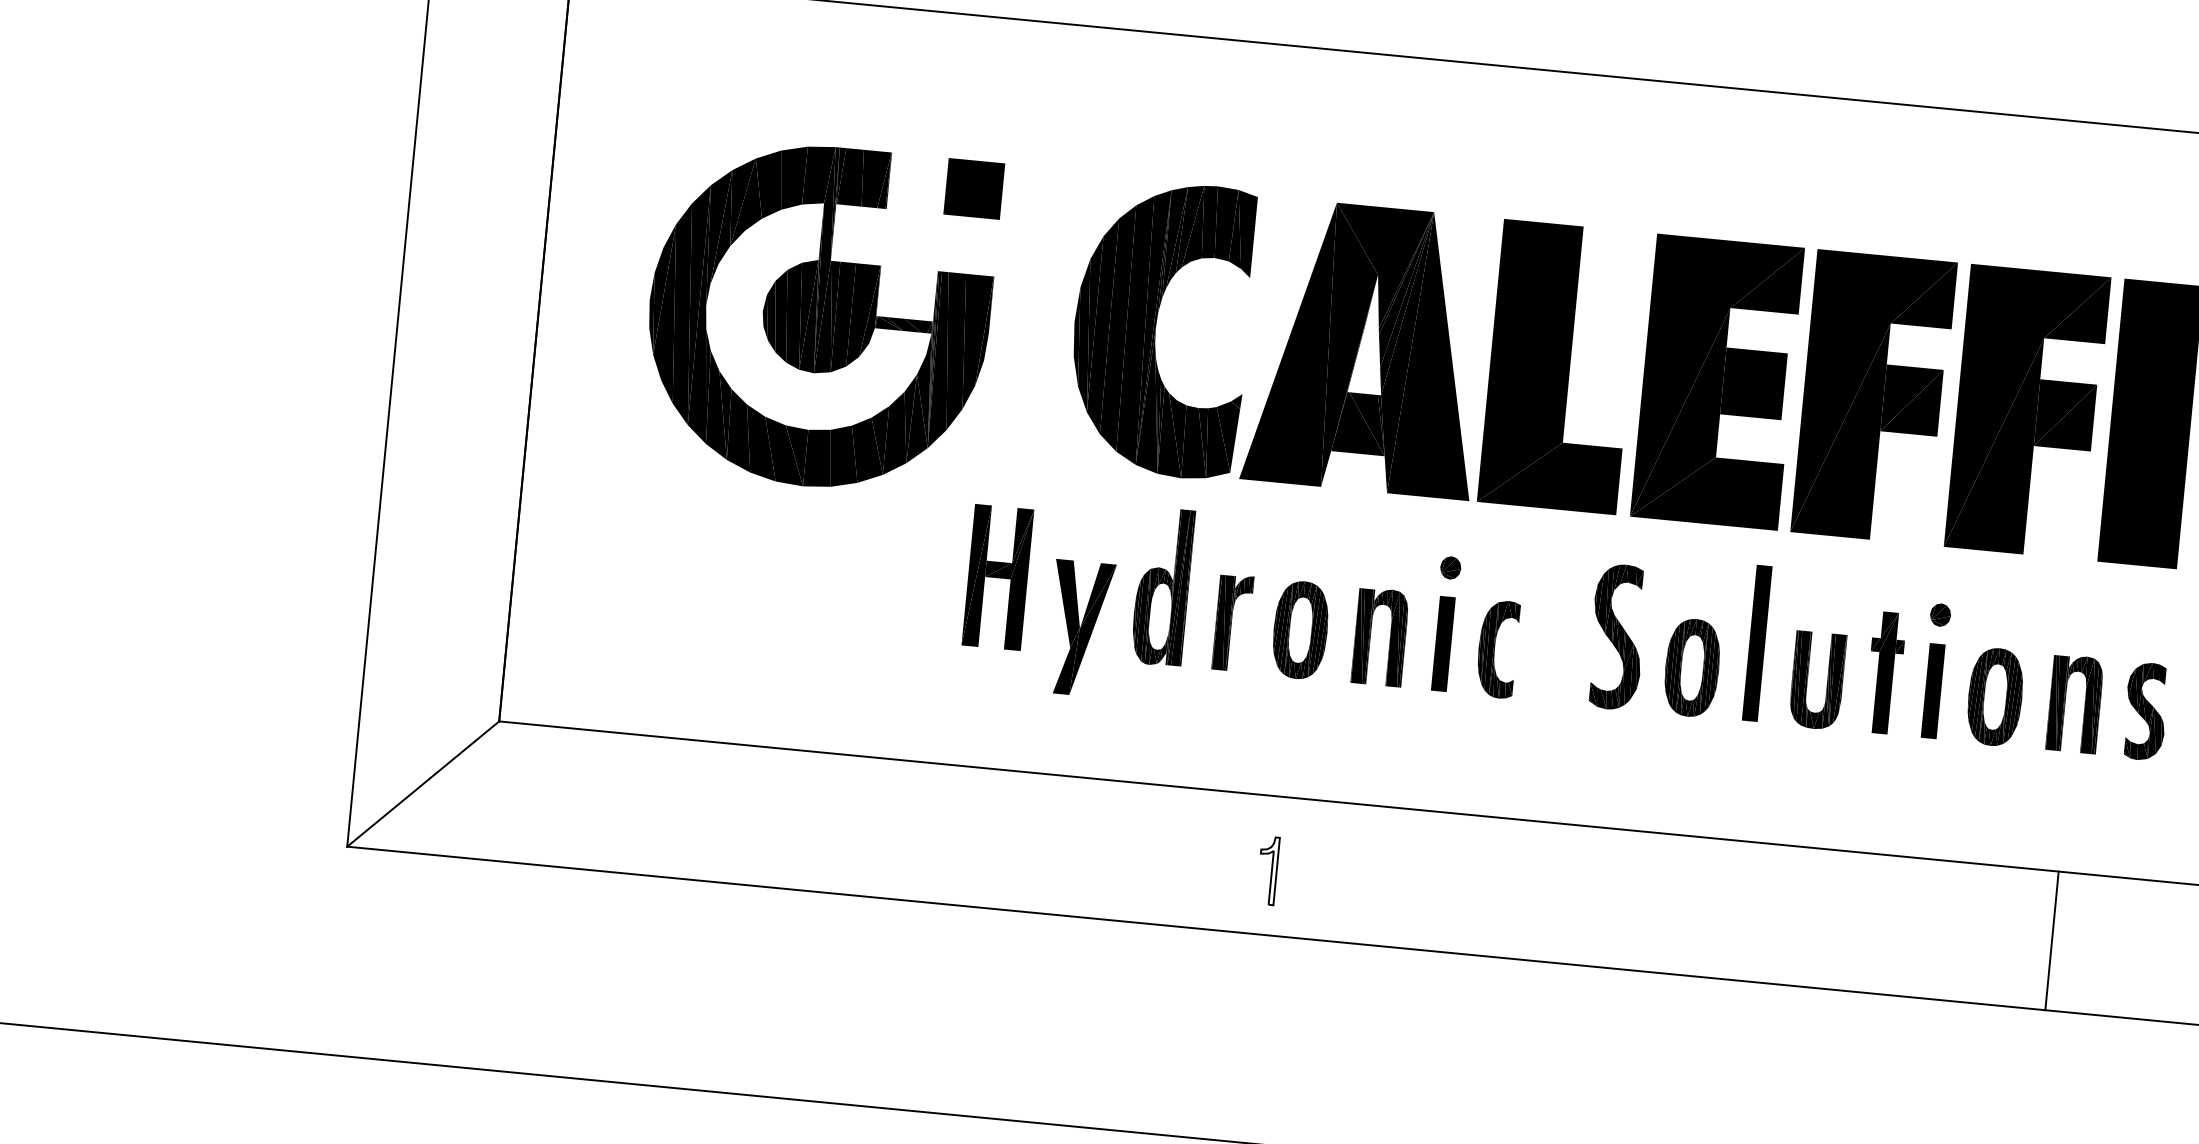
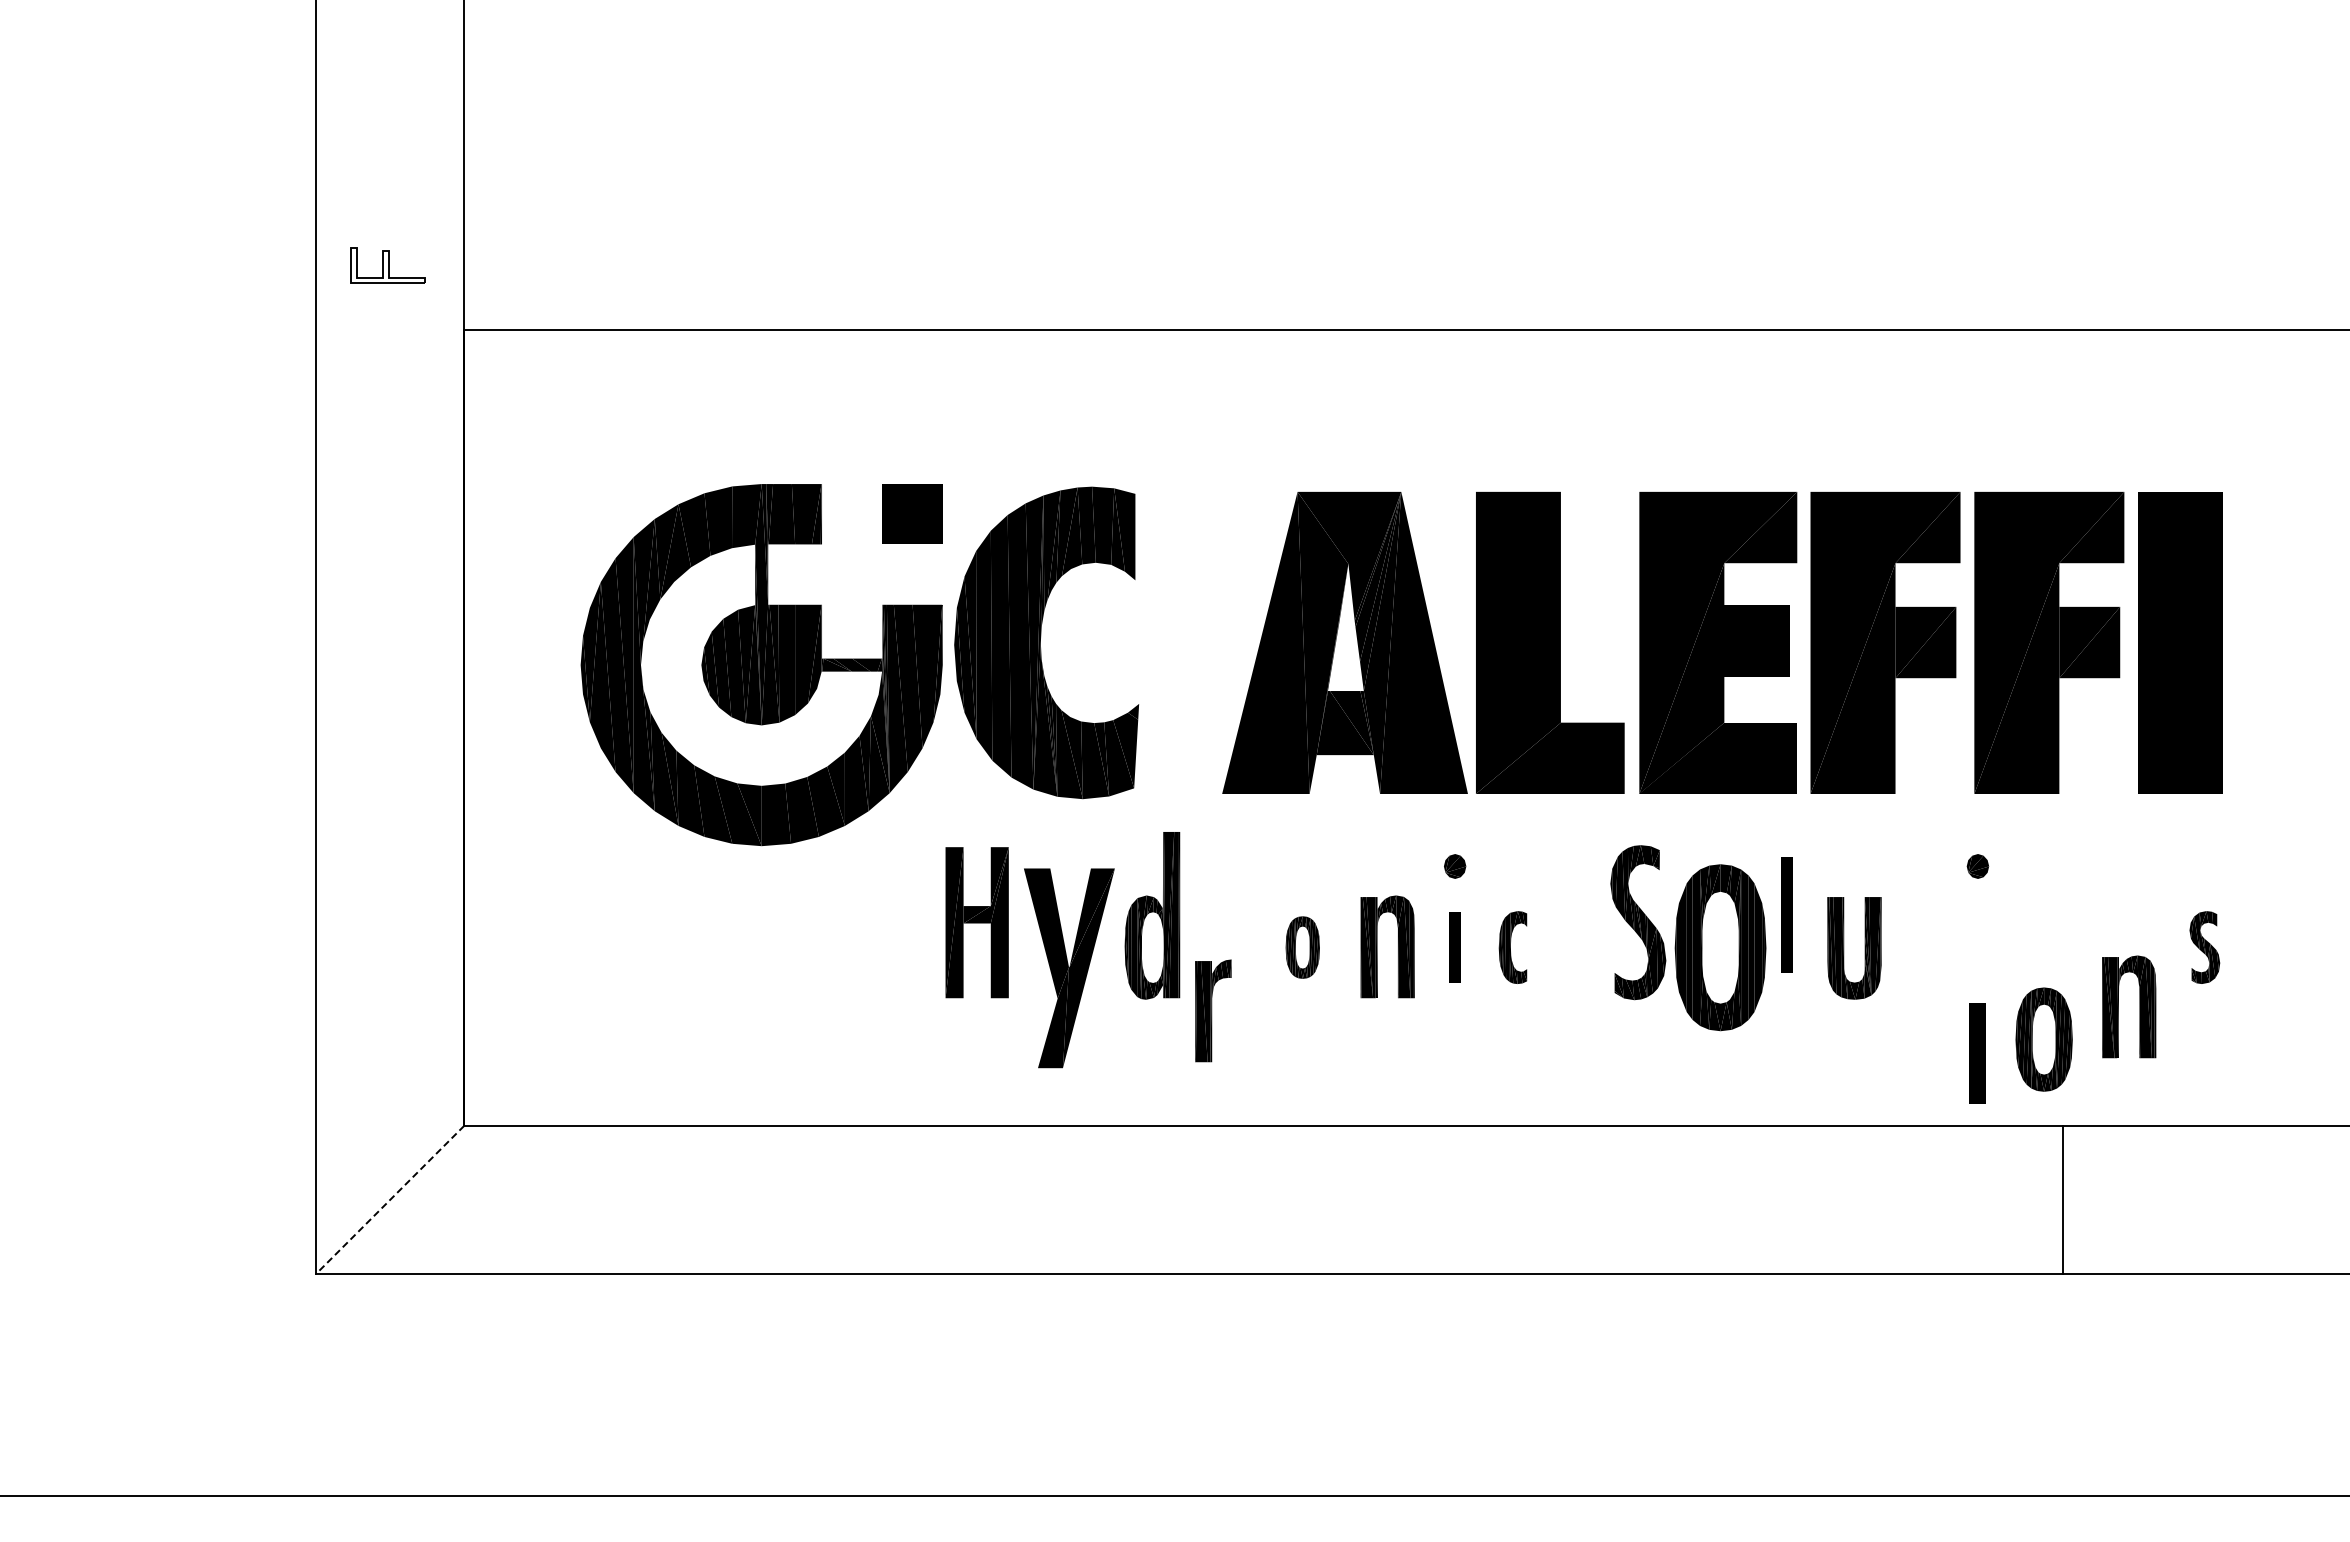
part: (1161, 328) -> (1046, 642), moved
part: (1233, 622) -> (1213, 1010), moved
part: (1079, 628) -> (1068, 968), size x1.4
part: (1300, 630) -> (1302, 947), size x0.6
part: (1756, 642) -> (1786, 914), size x0.7
part: (1443, 643) -> (1455, 947), size x0.7
part: (1497, 649) -> (1512, 947), size x0.7
part: (1692, 667) -> (1720, 947), size x1.6
part: (1884, 673) -> (1924, 933), removed
part: (1932, 690) -> (1977, 1053), moved
part: (1994, 696) -> (2043, 1039), moved
part: (2084, 704) -> (2139, 1006), moved
part: (2145, 711) -> (2204, 947), size x0.7
line: (423, 783) -> (390, 1199), solid -> dashed
part: (1267, 870) -> (1292, 1205), removed
line: (2051, 940) -> (2062, 1199), moved

